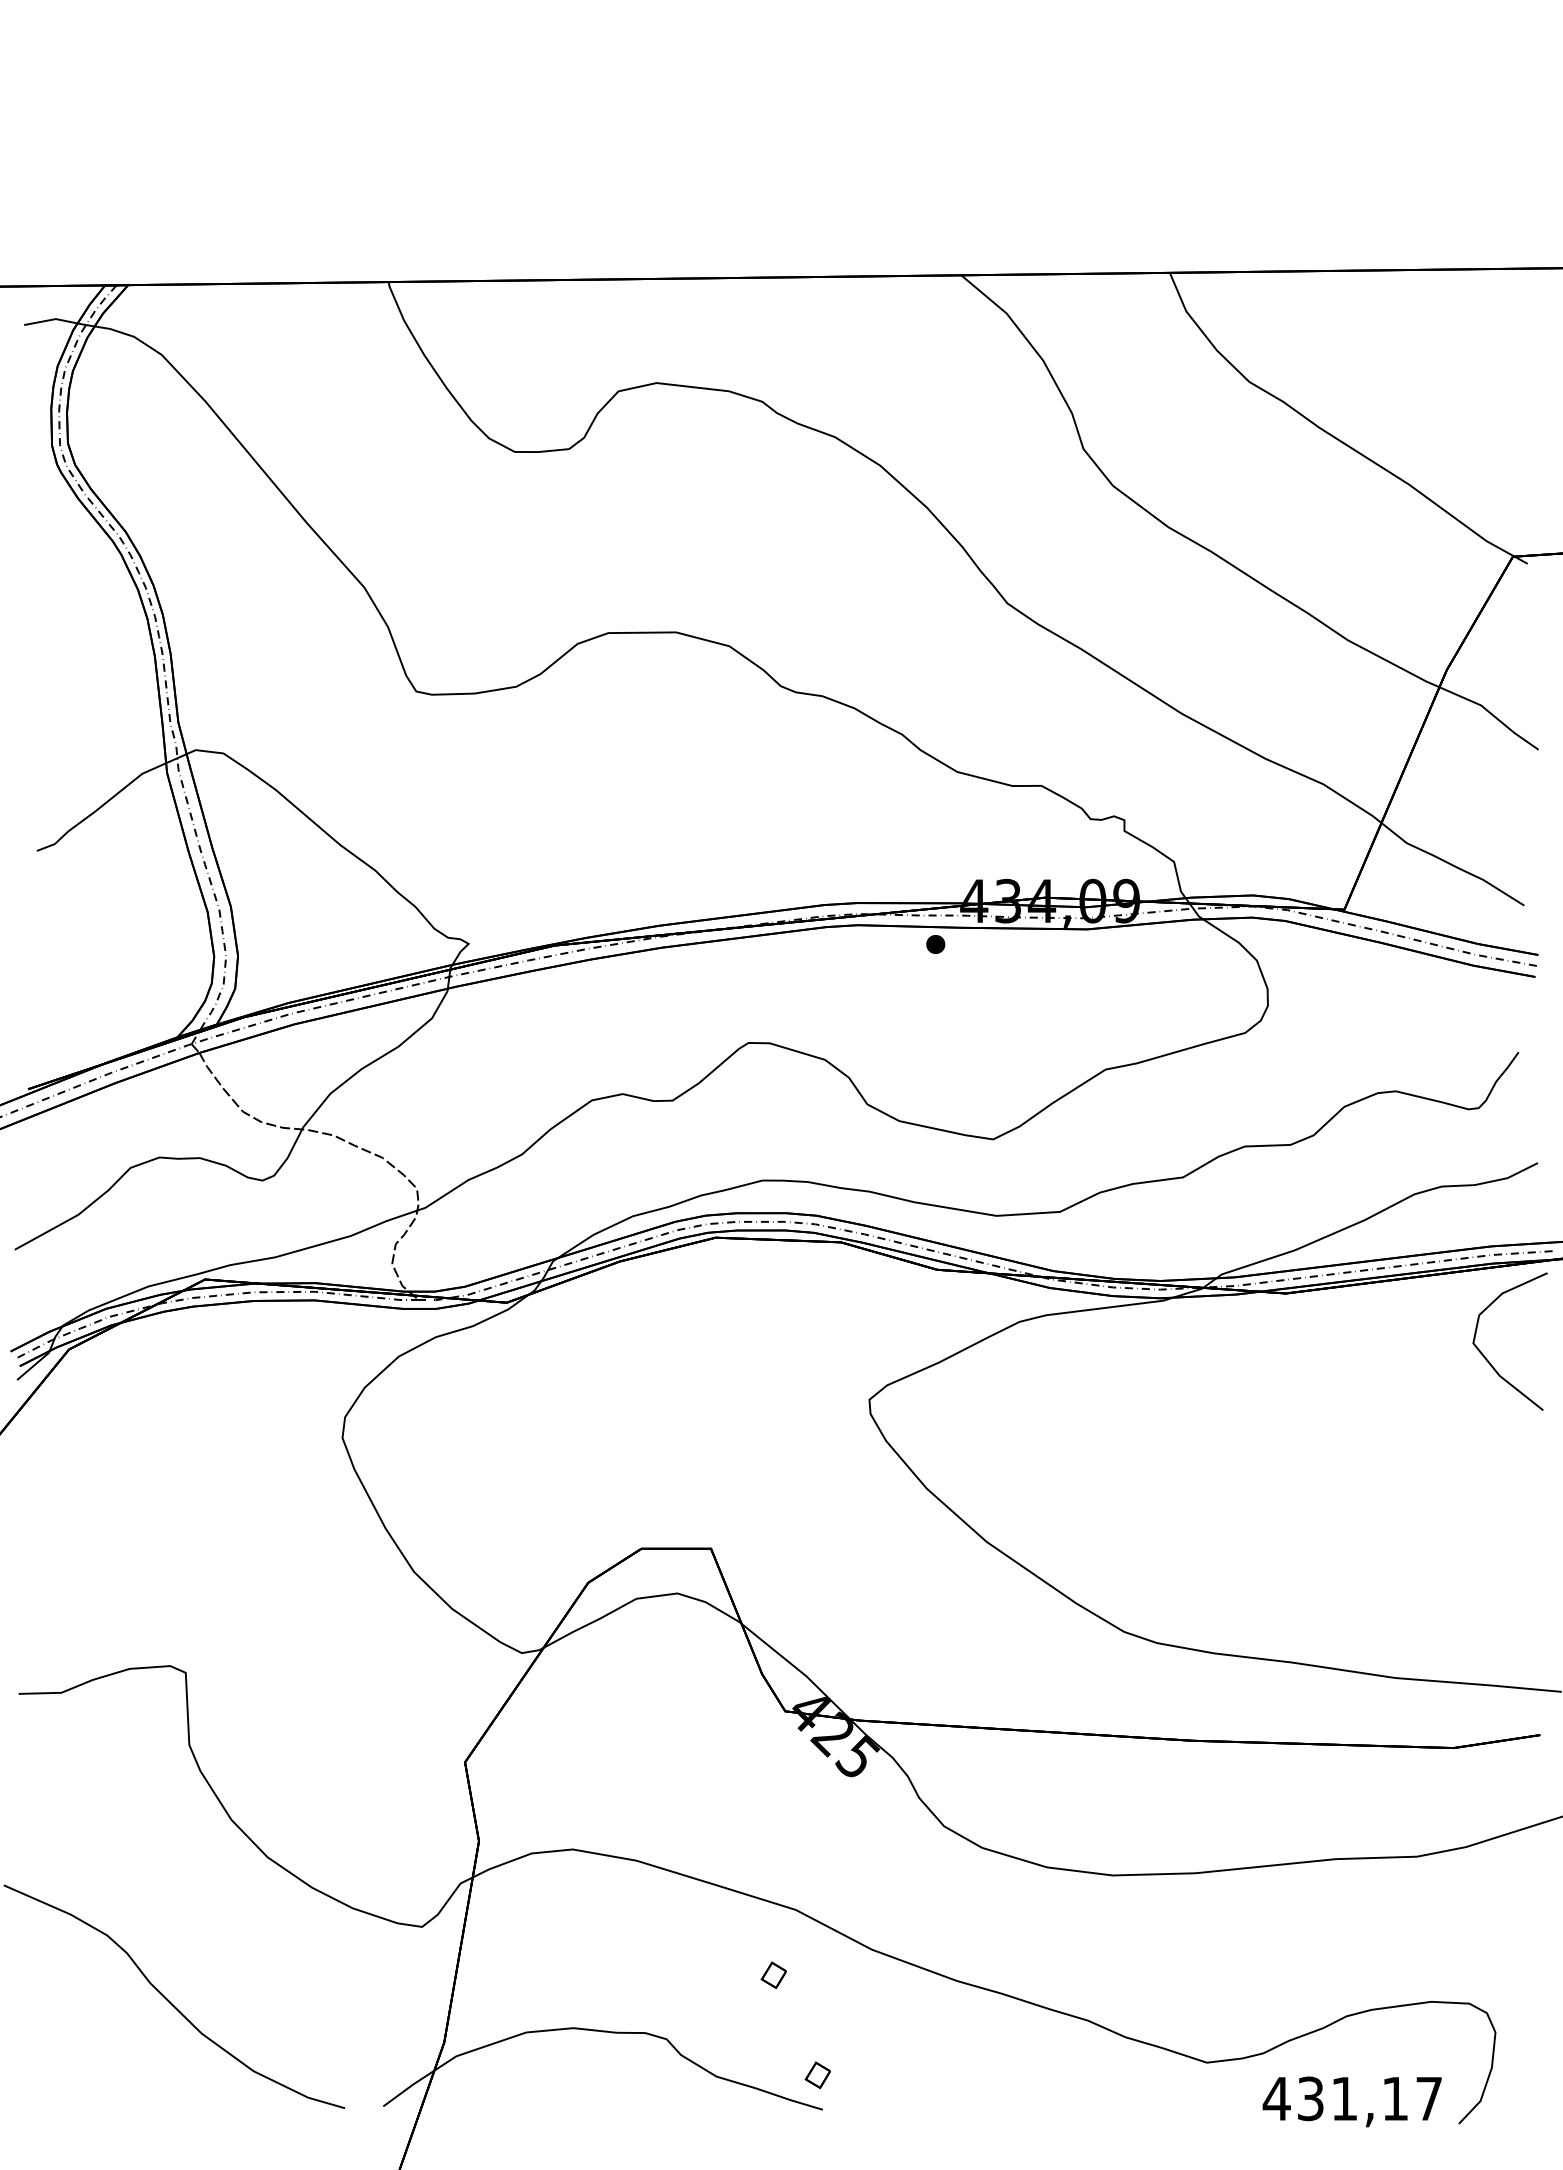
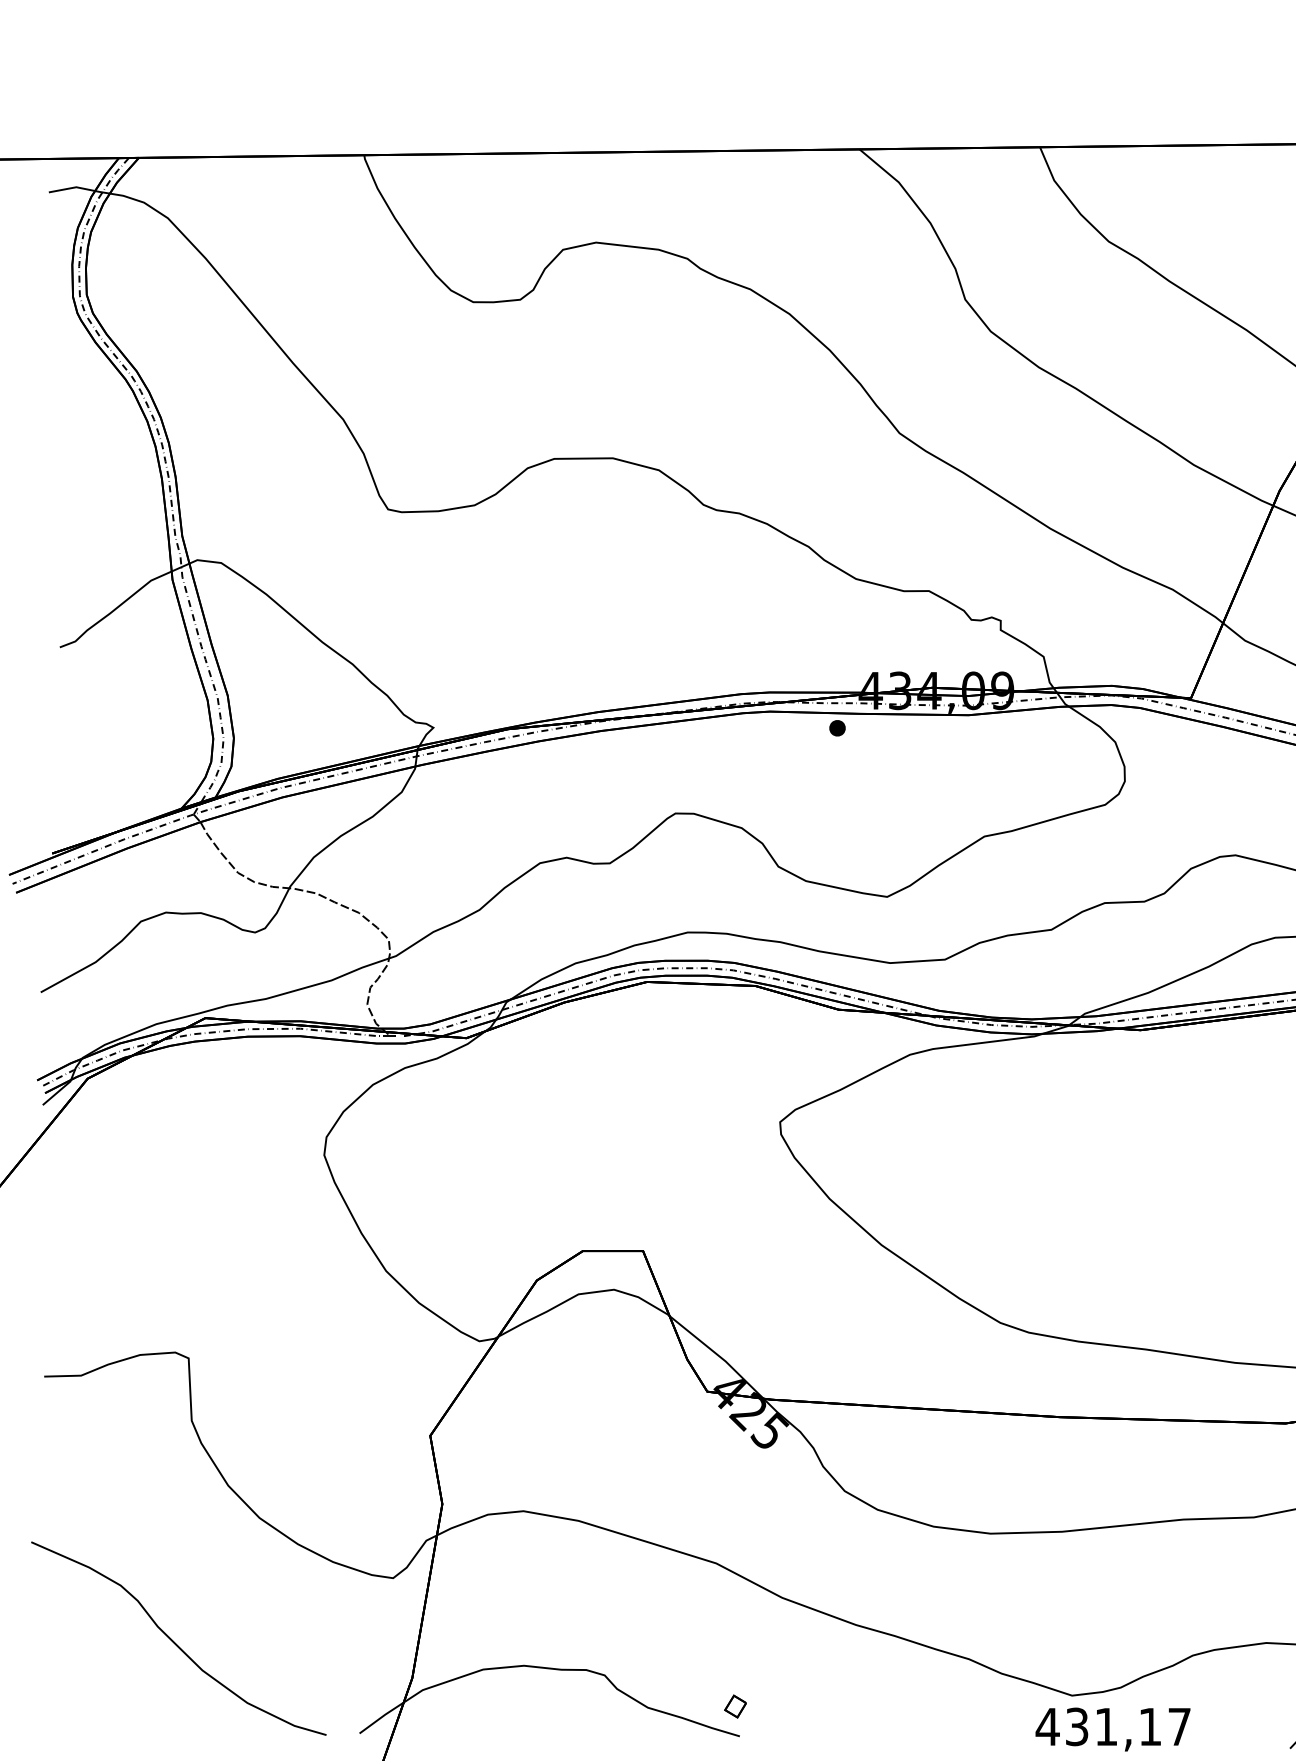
part: (773, 1975) -> (697, 1620), removed
text: (1351, 2101) -> (1112, 1729), moved

